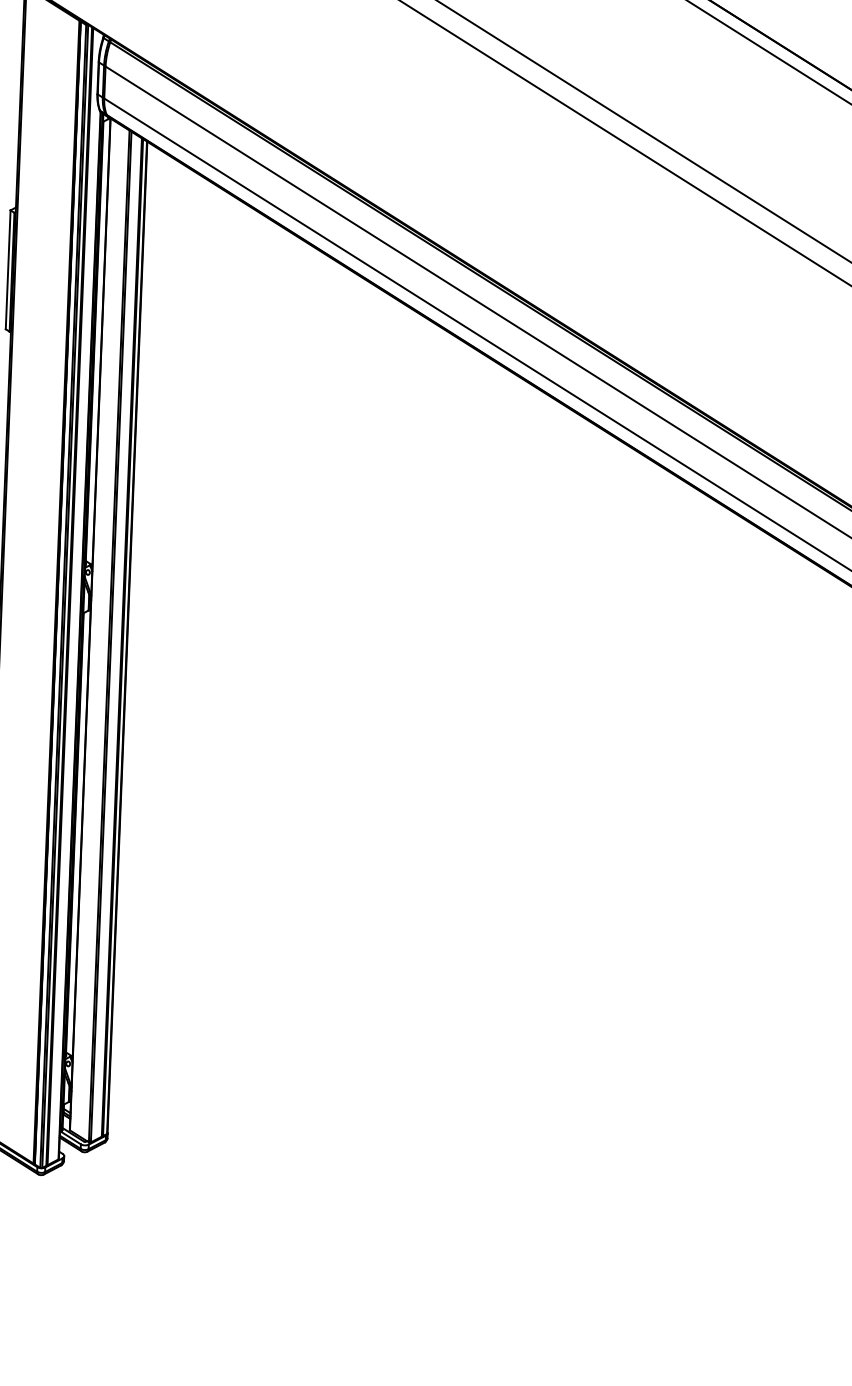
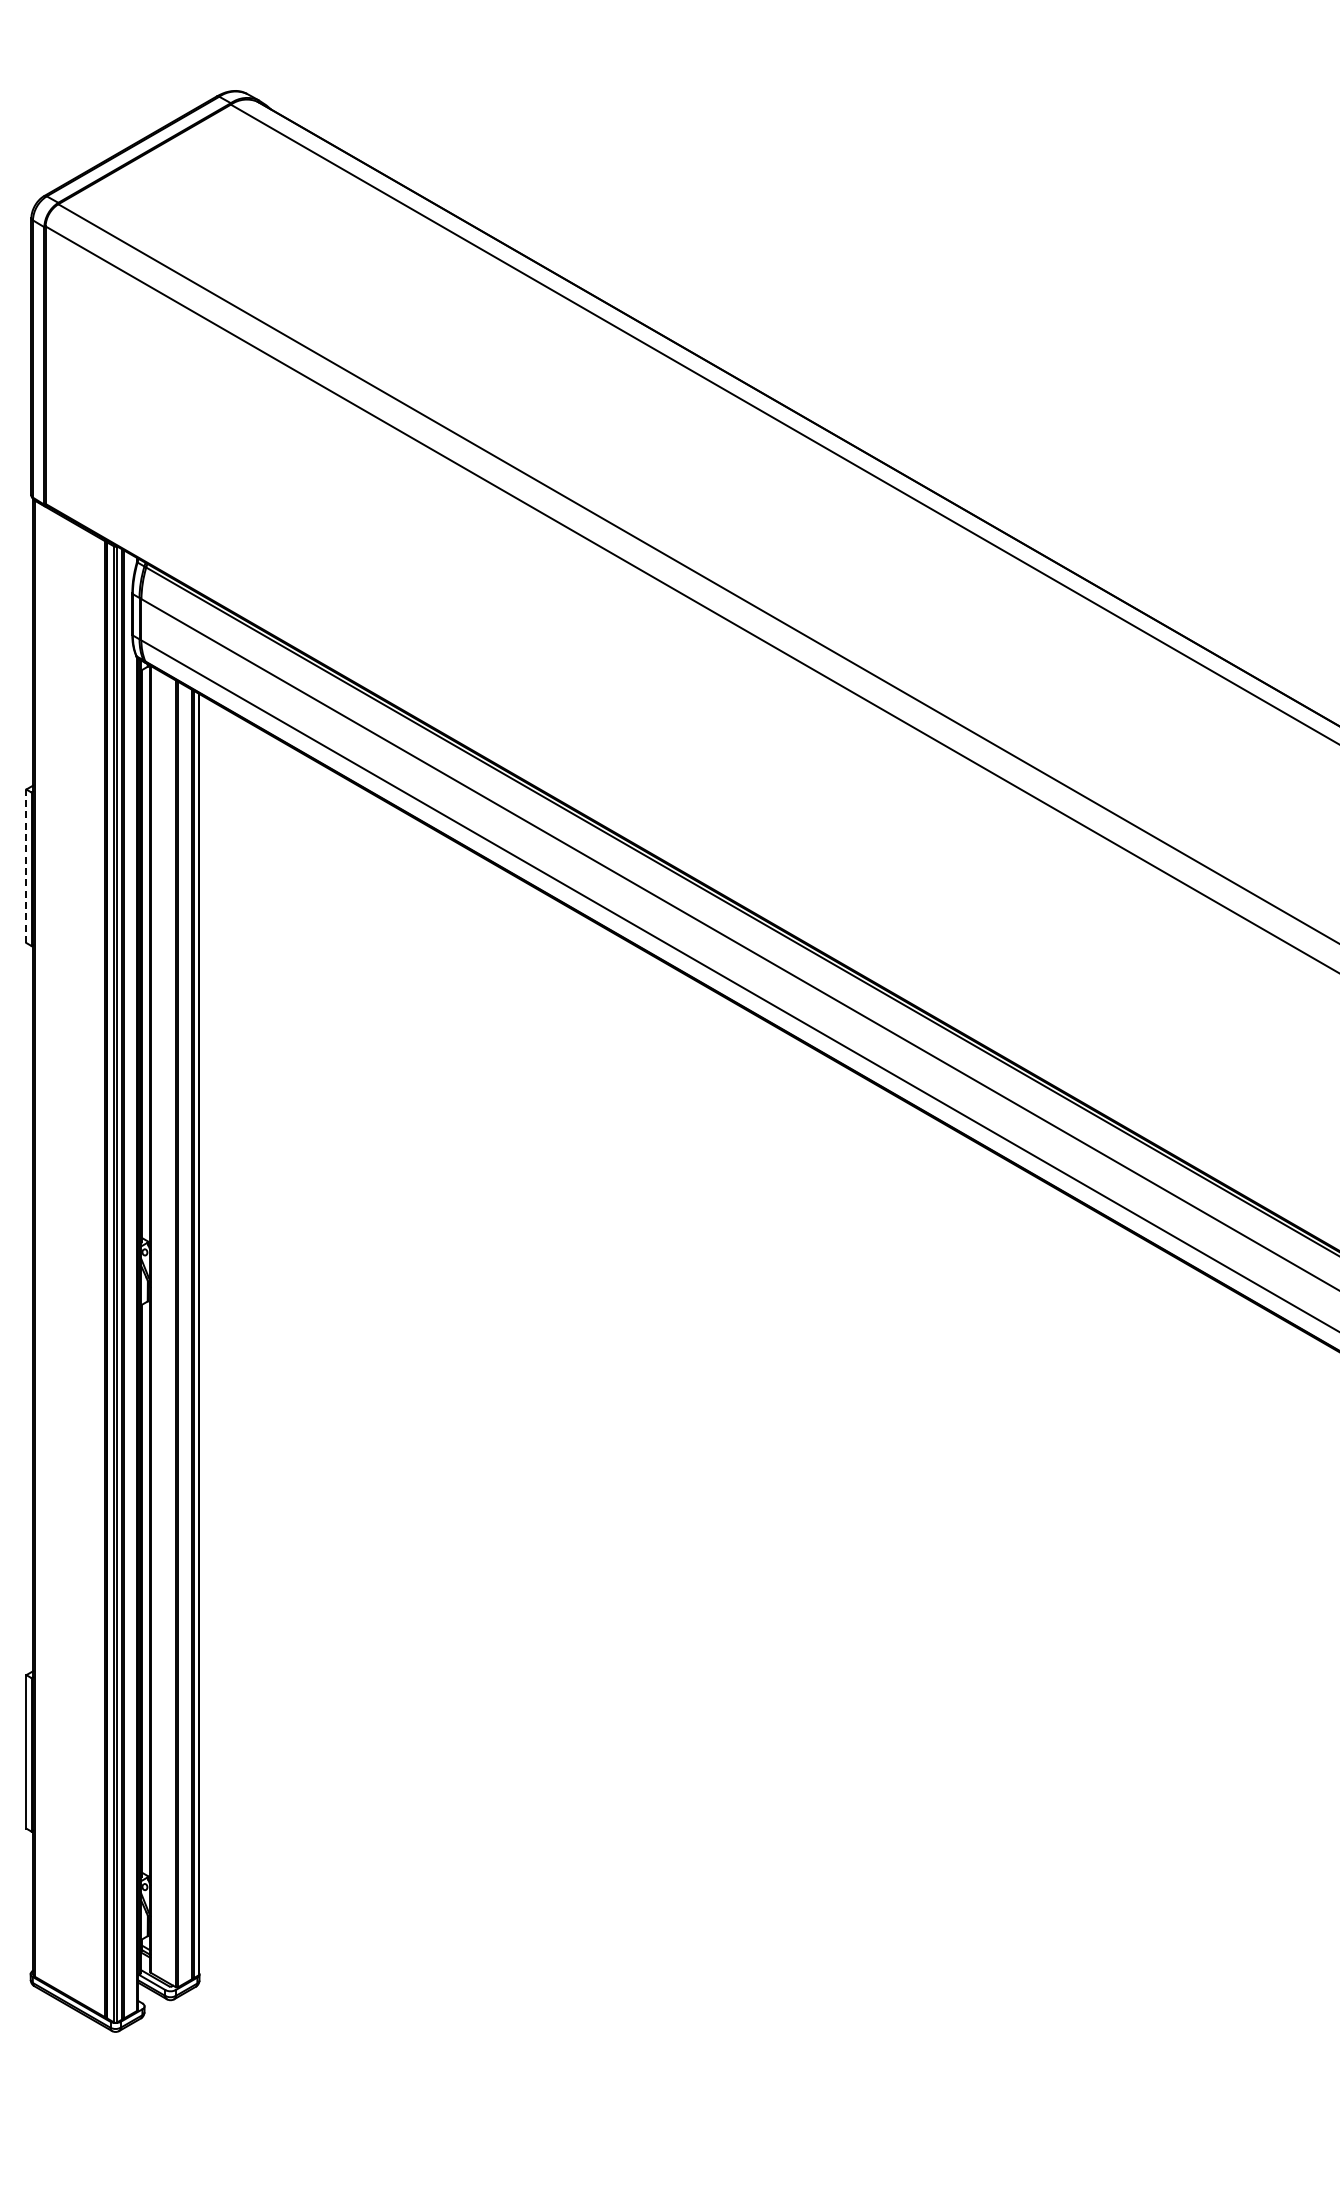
line: (8, 270) -> (26, 866), solid -> dashed

